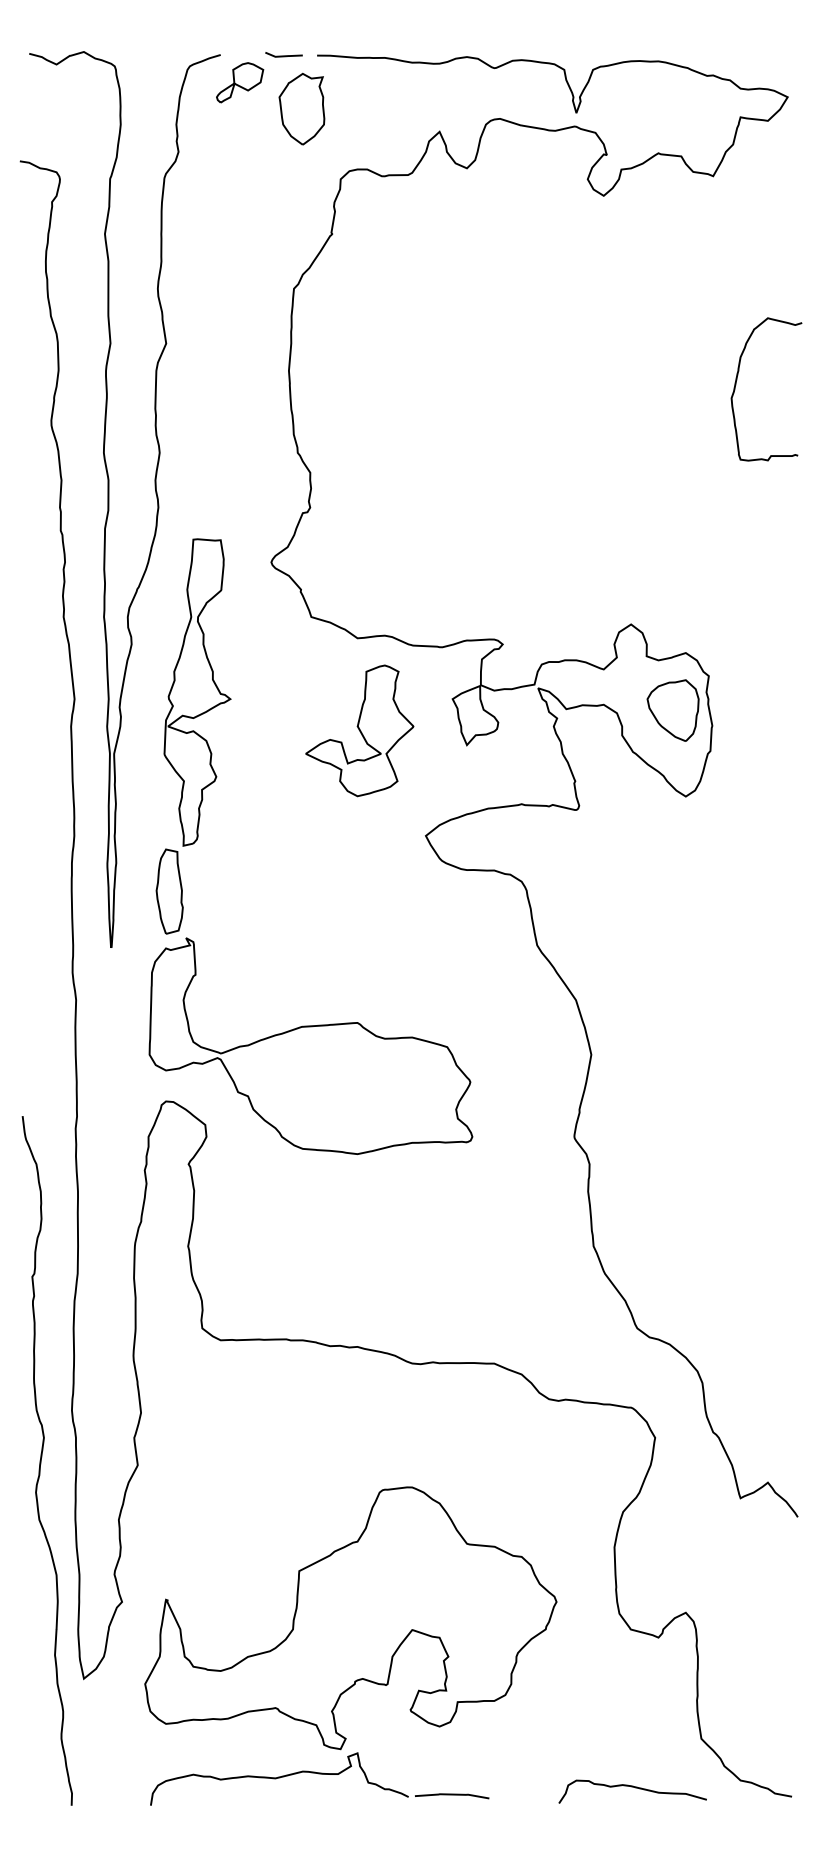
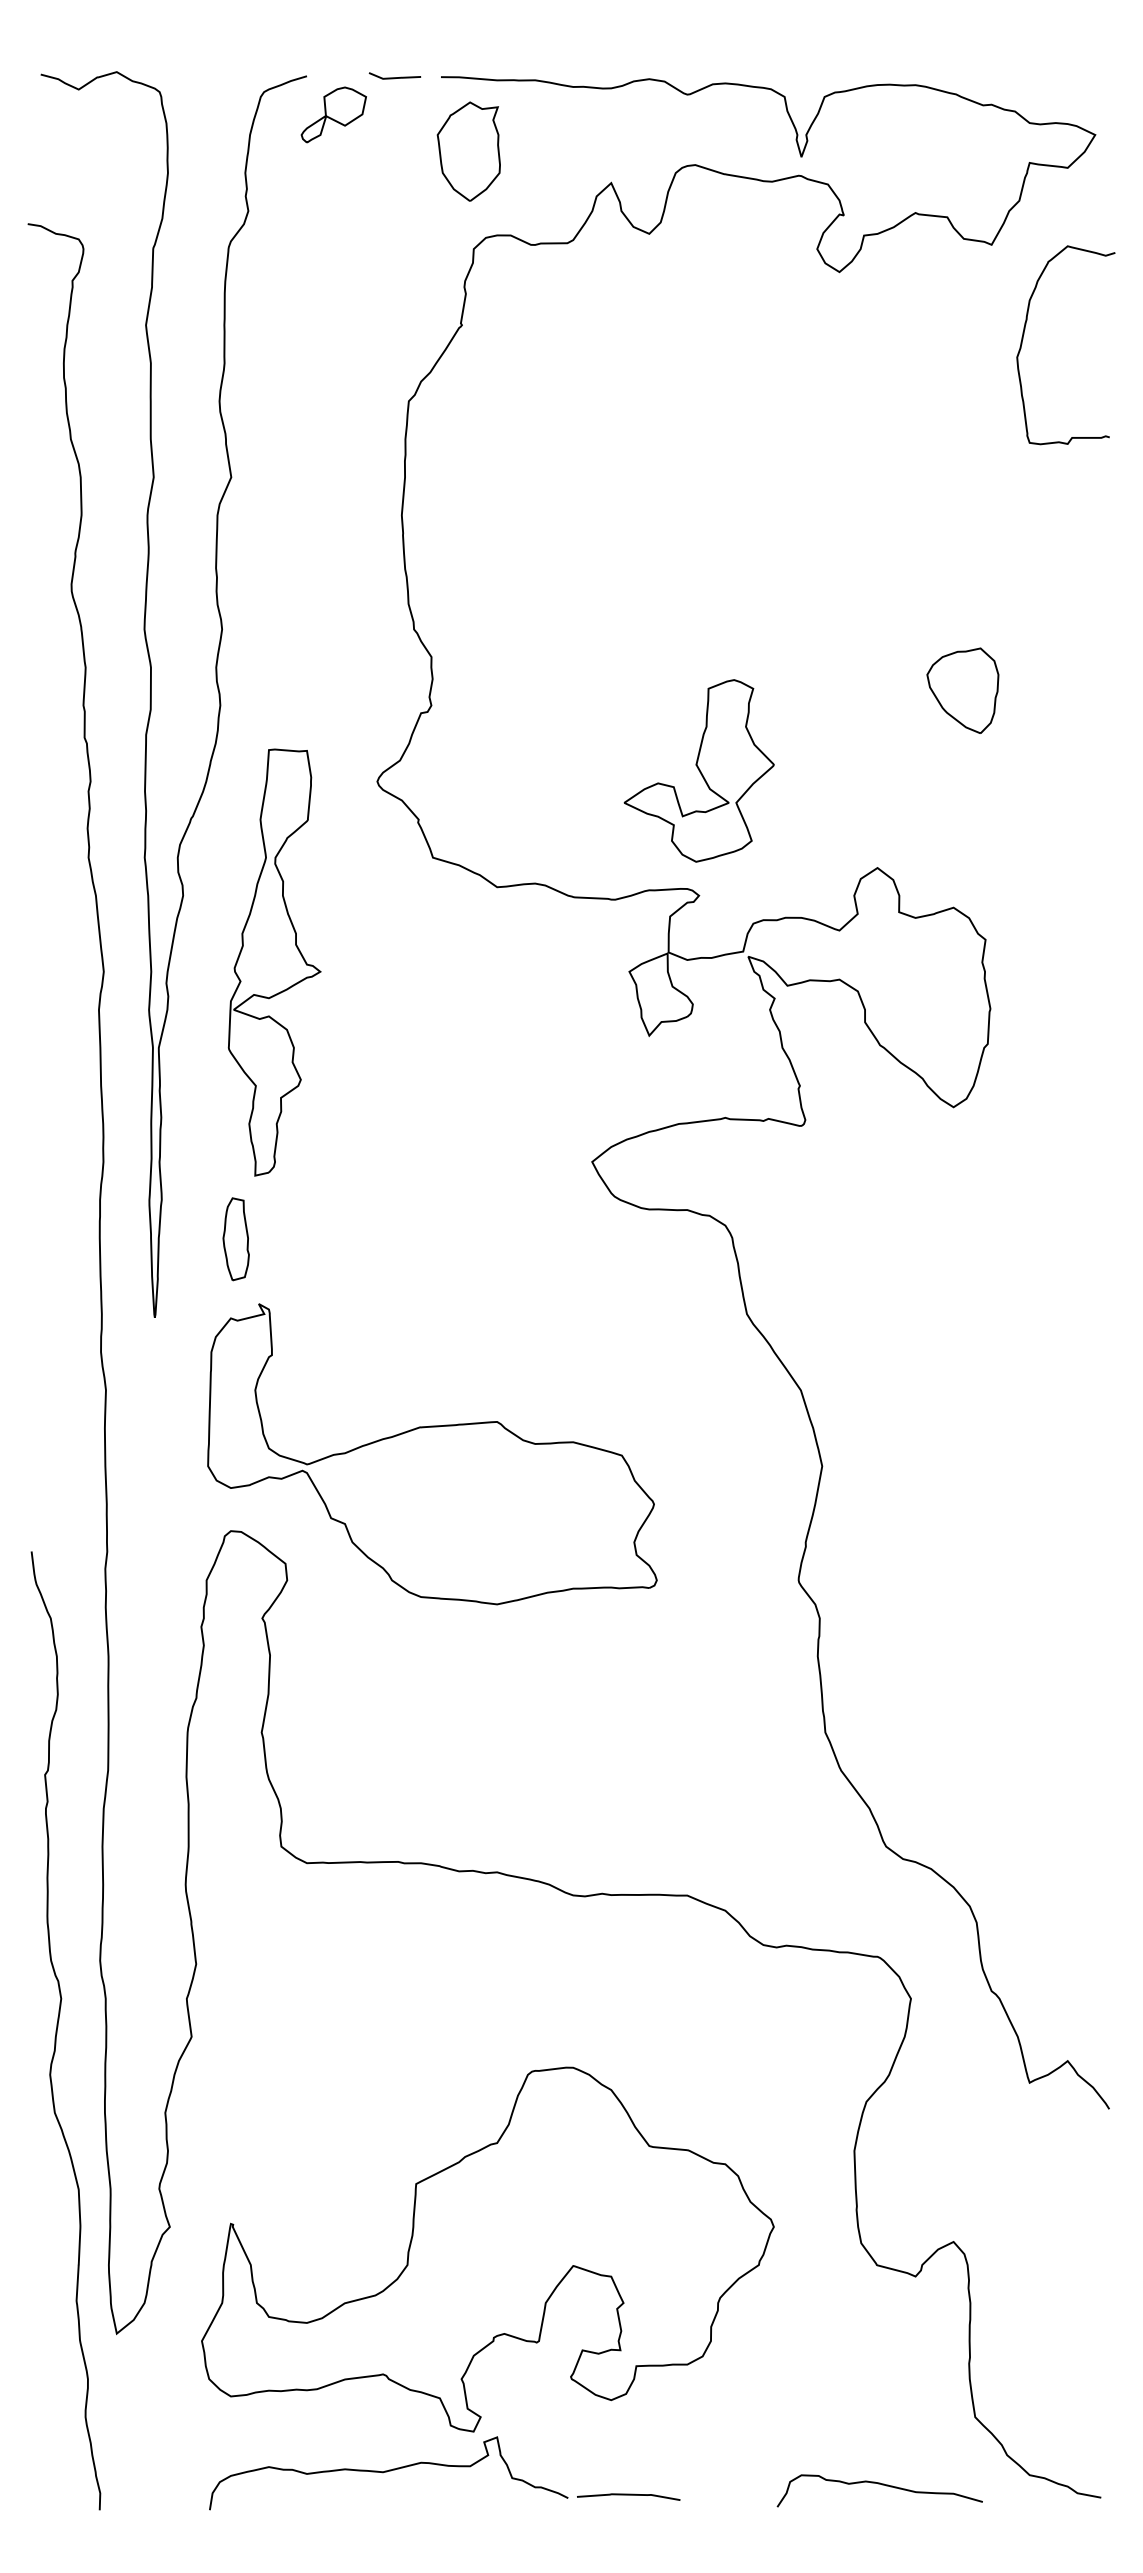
part: (301, 109) -> (468, 151), moved
curve: (736, 385) -> (1023, 339), moved
part: (672, 710) -> (962, 690), moved
part: (359, 730) -> (698, 770), moved
part: (170, 890) -> (236, 1238), size x0.7

